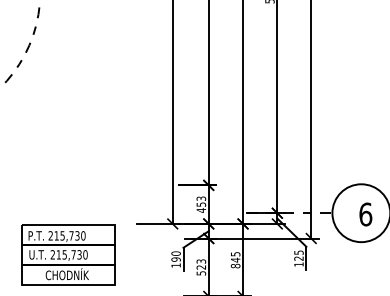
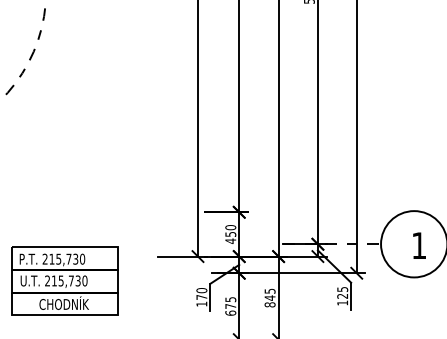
text: (201, 198) -> (230, 227), 453 -> 450
text: (365, 214) -> (419, 245), 6 -> 1
part: (67, 254) -> (64, 280), moved
text: (175, 258) -> (201, 296), 190 -> 170
text: (201, 267) -> (230, 306), 523 -> 675

